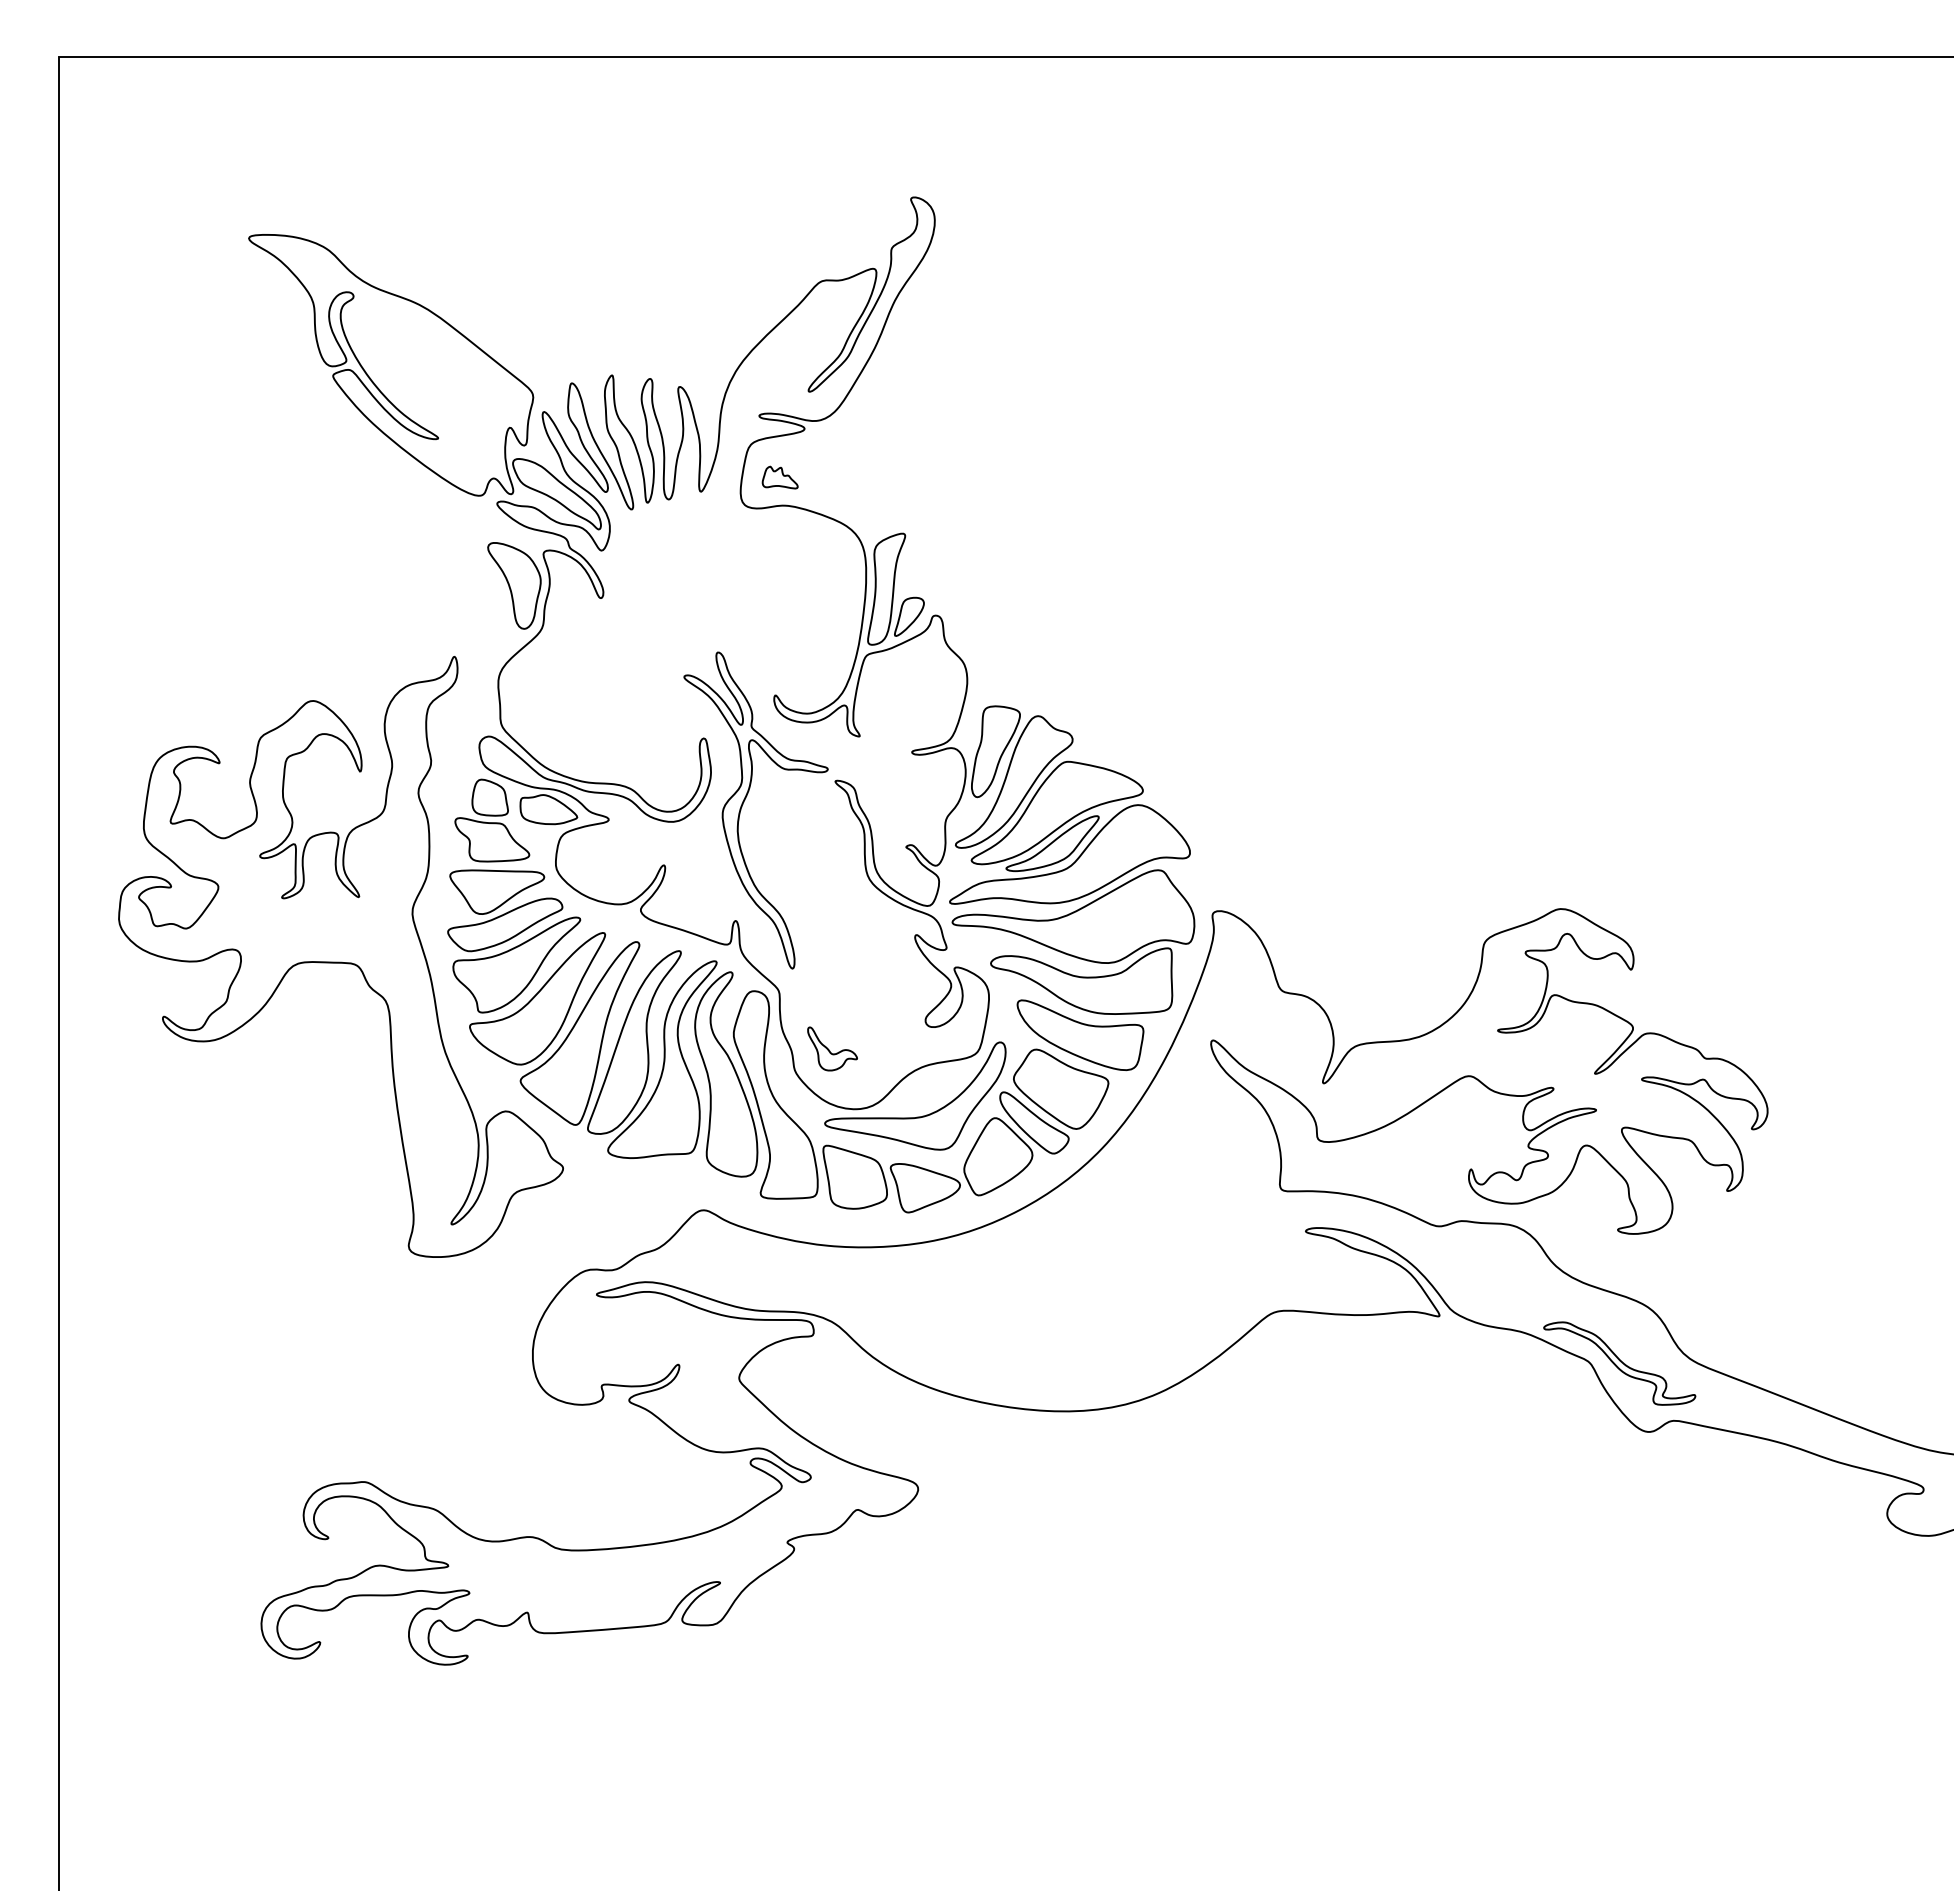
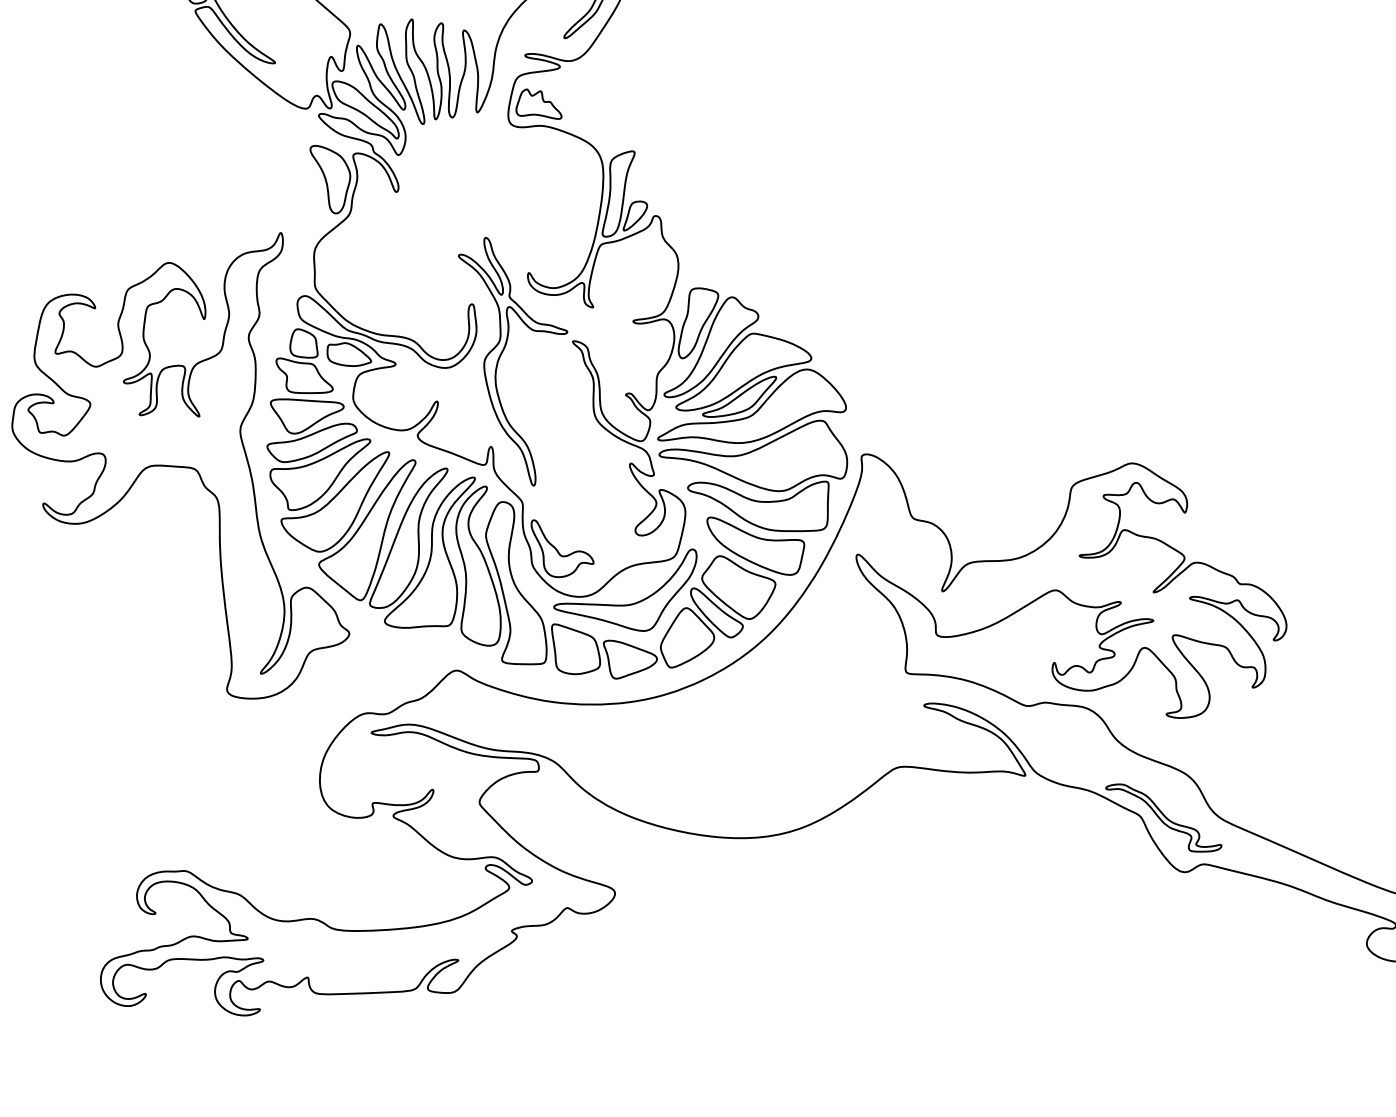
part: (780, 477) -> (539, 103), size x1.67
part: (832, 1048) -> (562, 548), size x1.67

